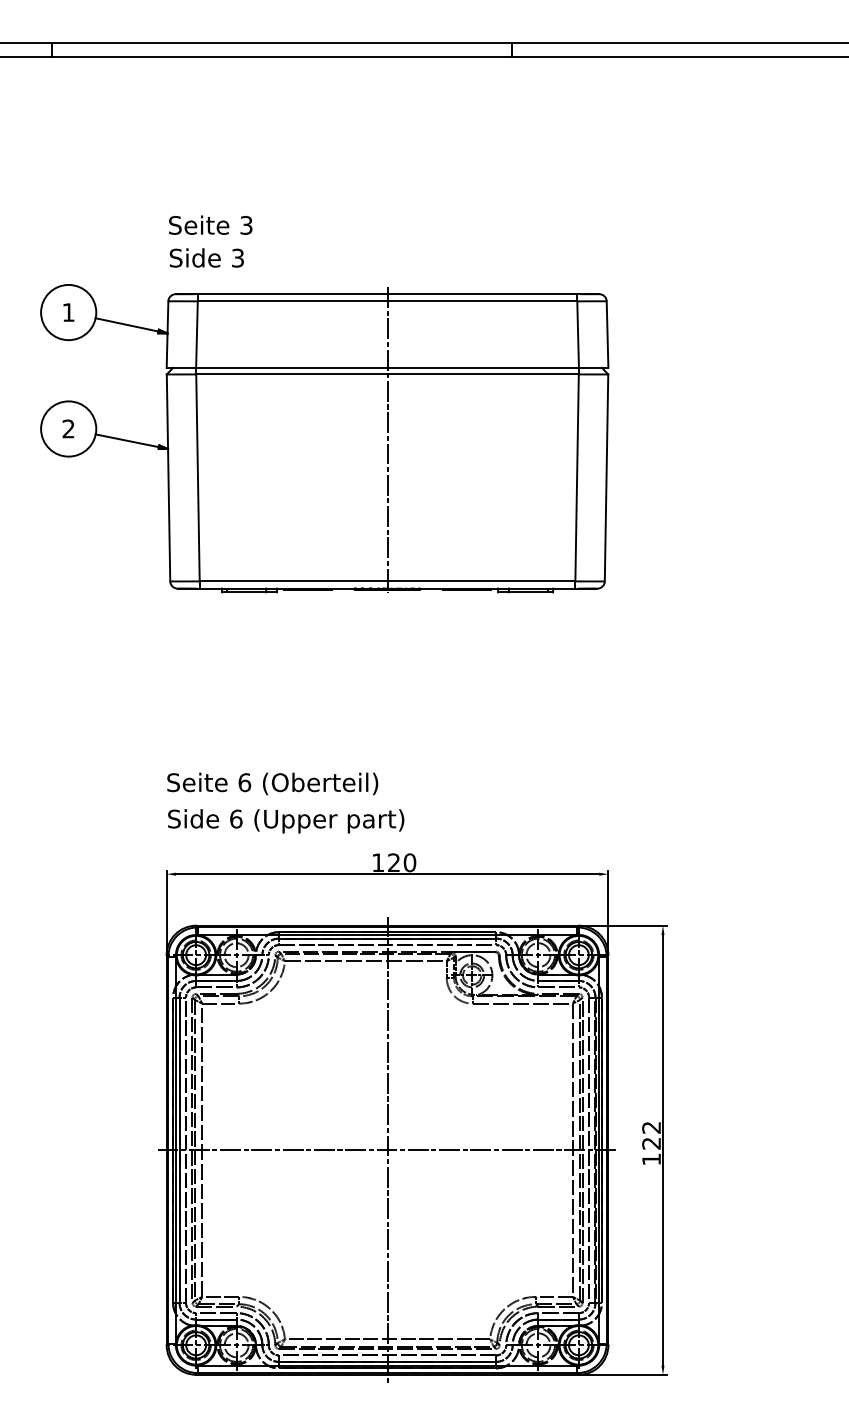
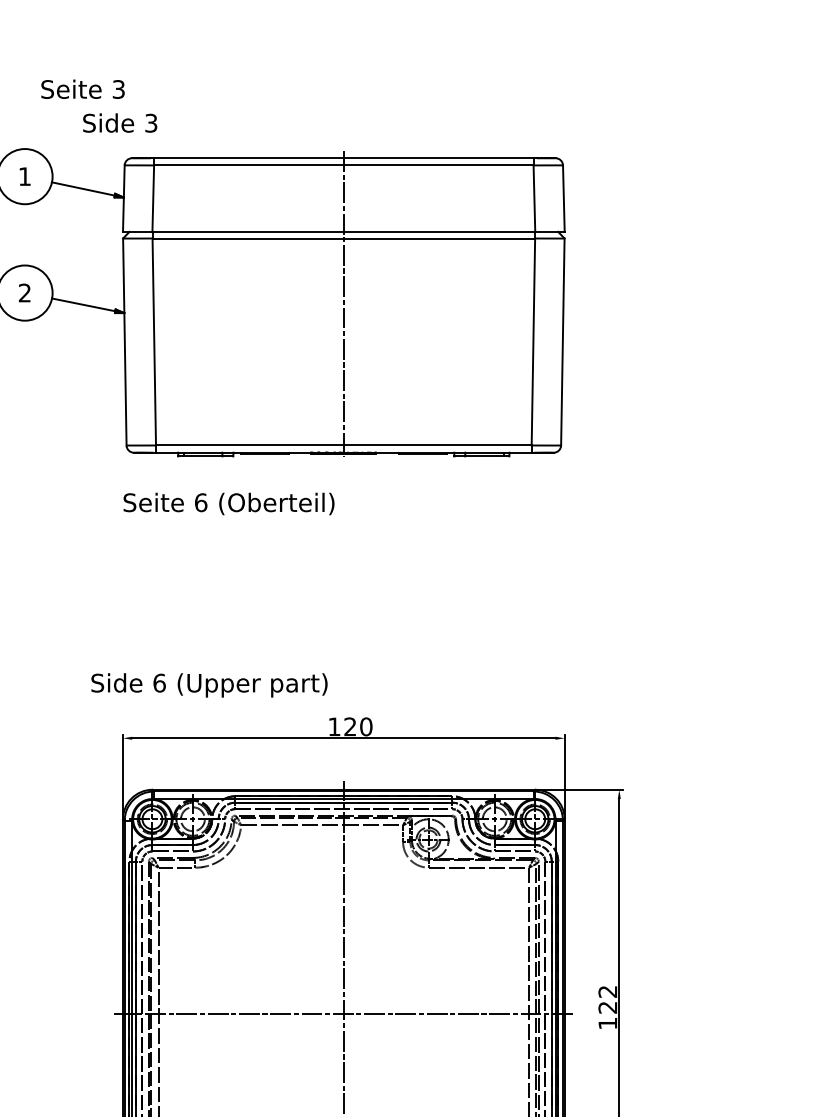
text: (210, 224) -> (82, 88), moved
text: (206, 257) -> (119, 122), moved
text: (272, 783) -> (228, 503), moved
text: (286, 821) -> (209, 685), moved

